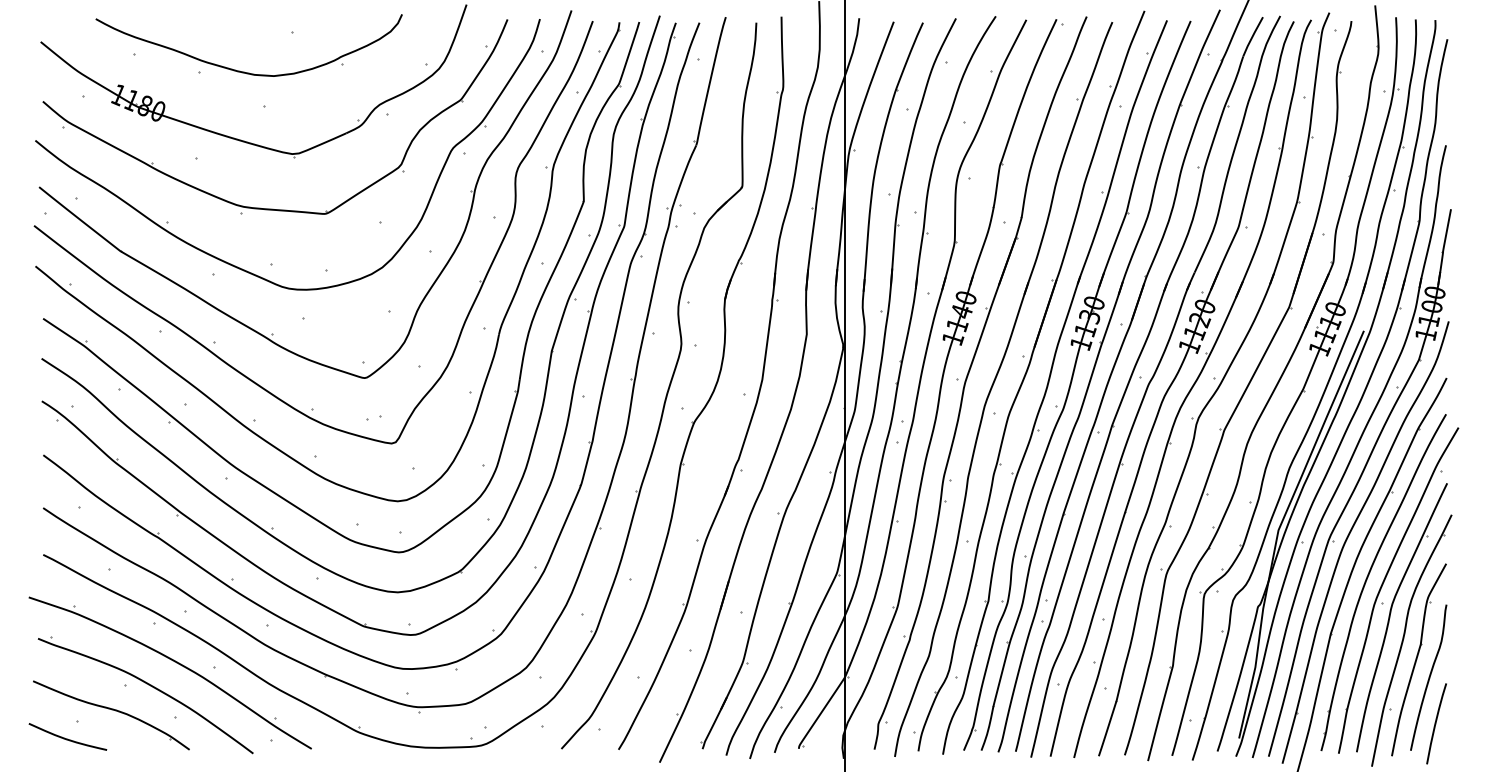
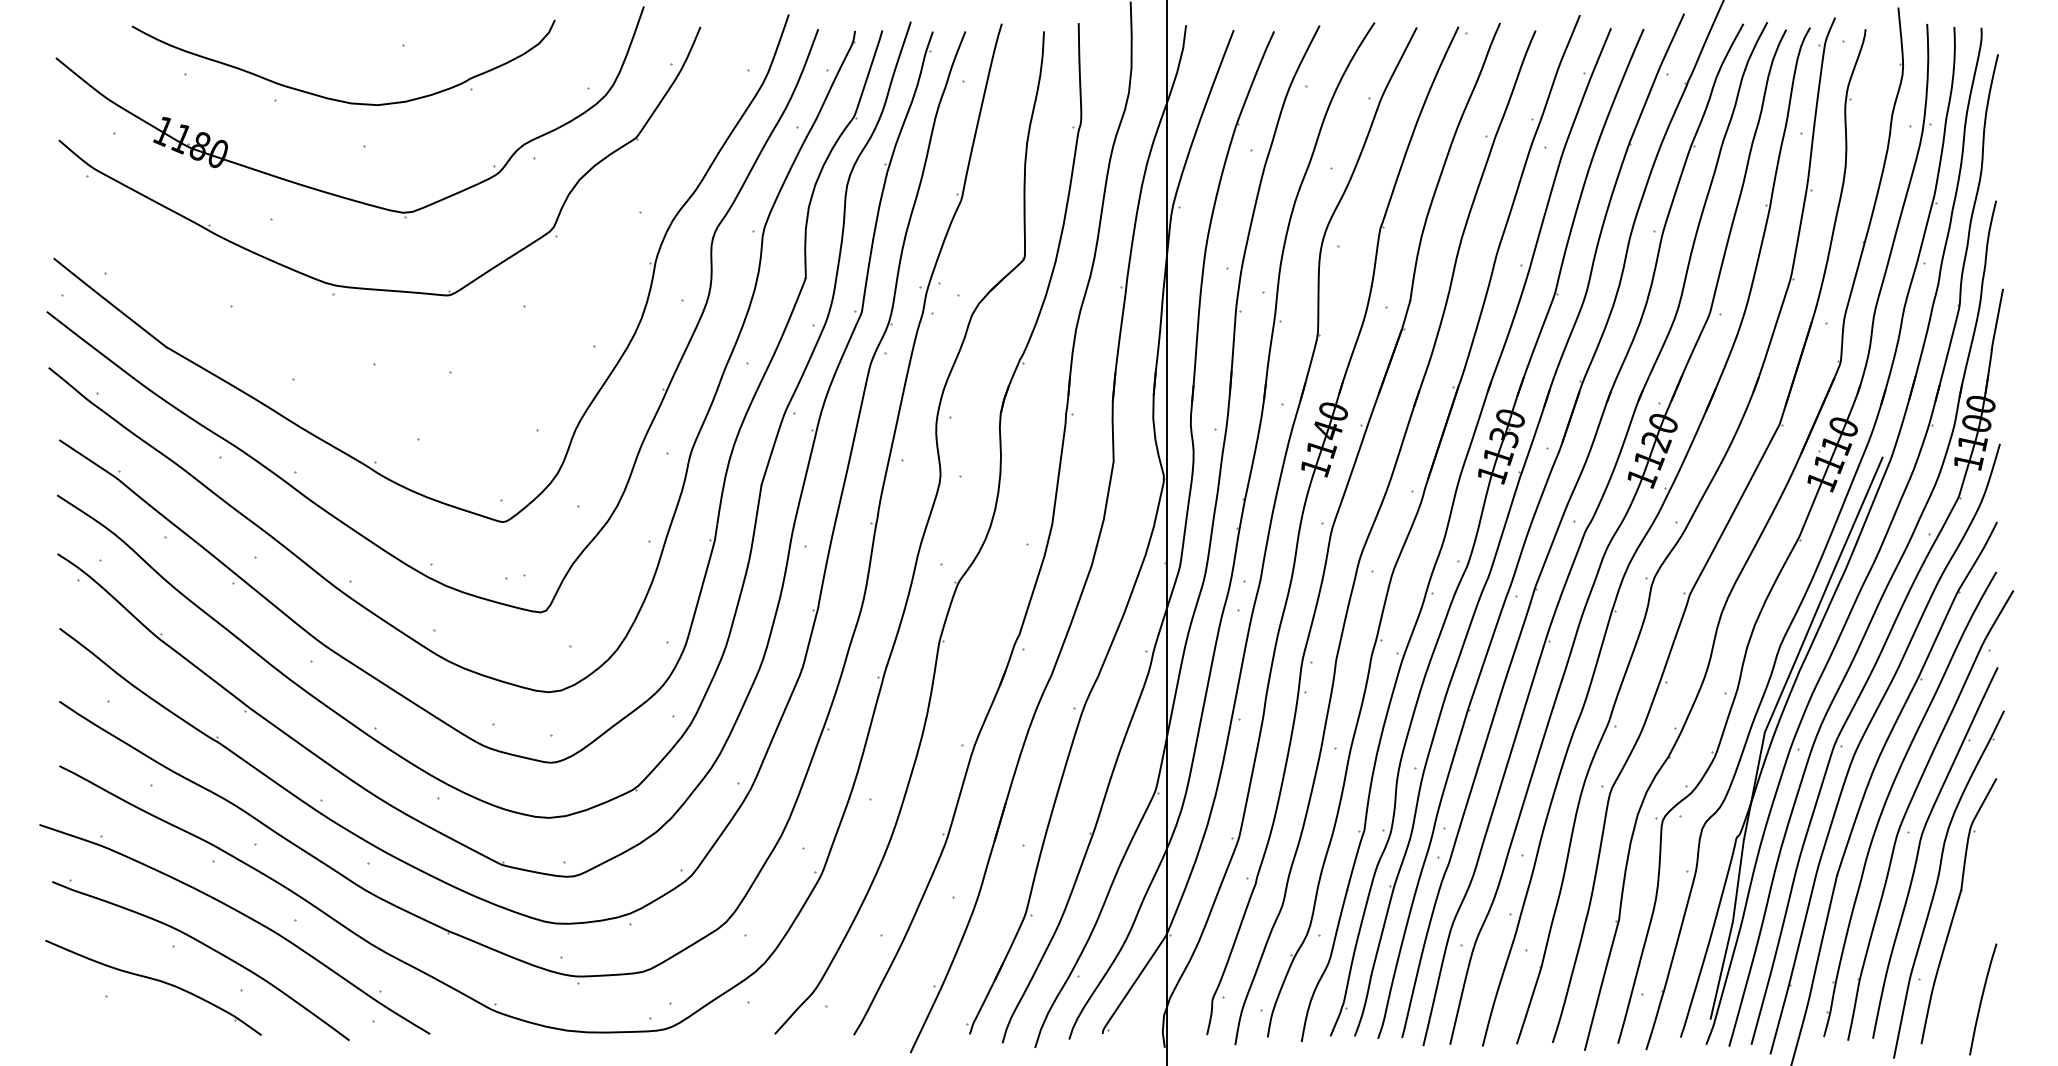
part: (238, 266) -> (328, 368), removed
curve: (1428, 677) -> (1972, 935), removed
curve: (66, 738) -> (91, 1019), removed

